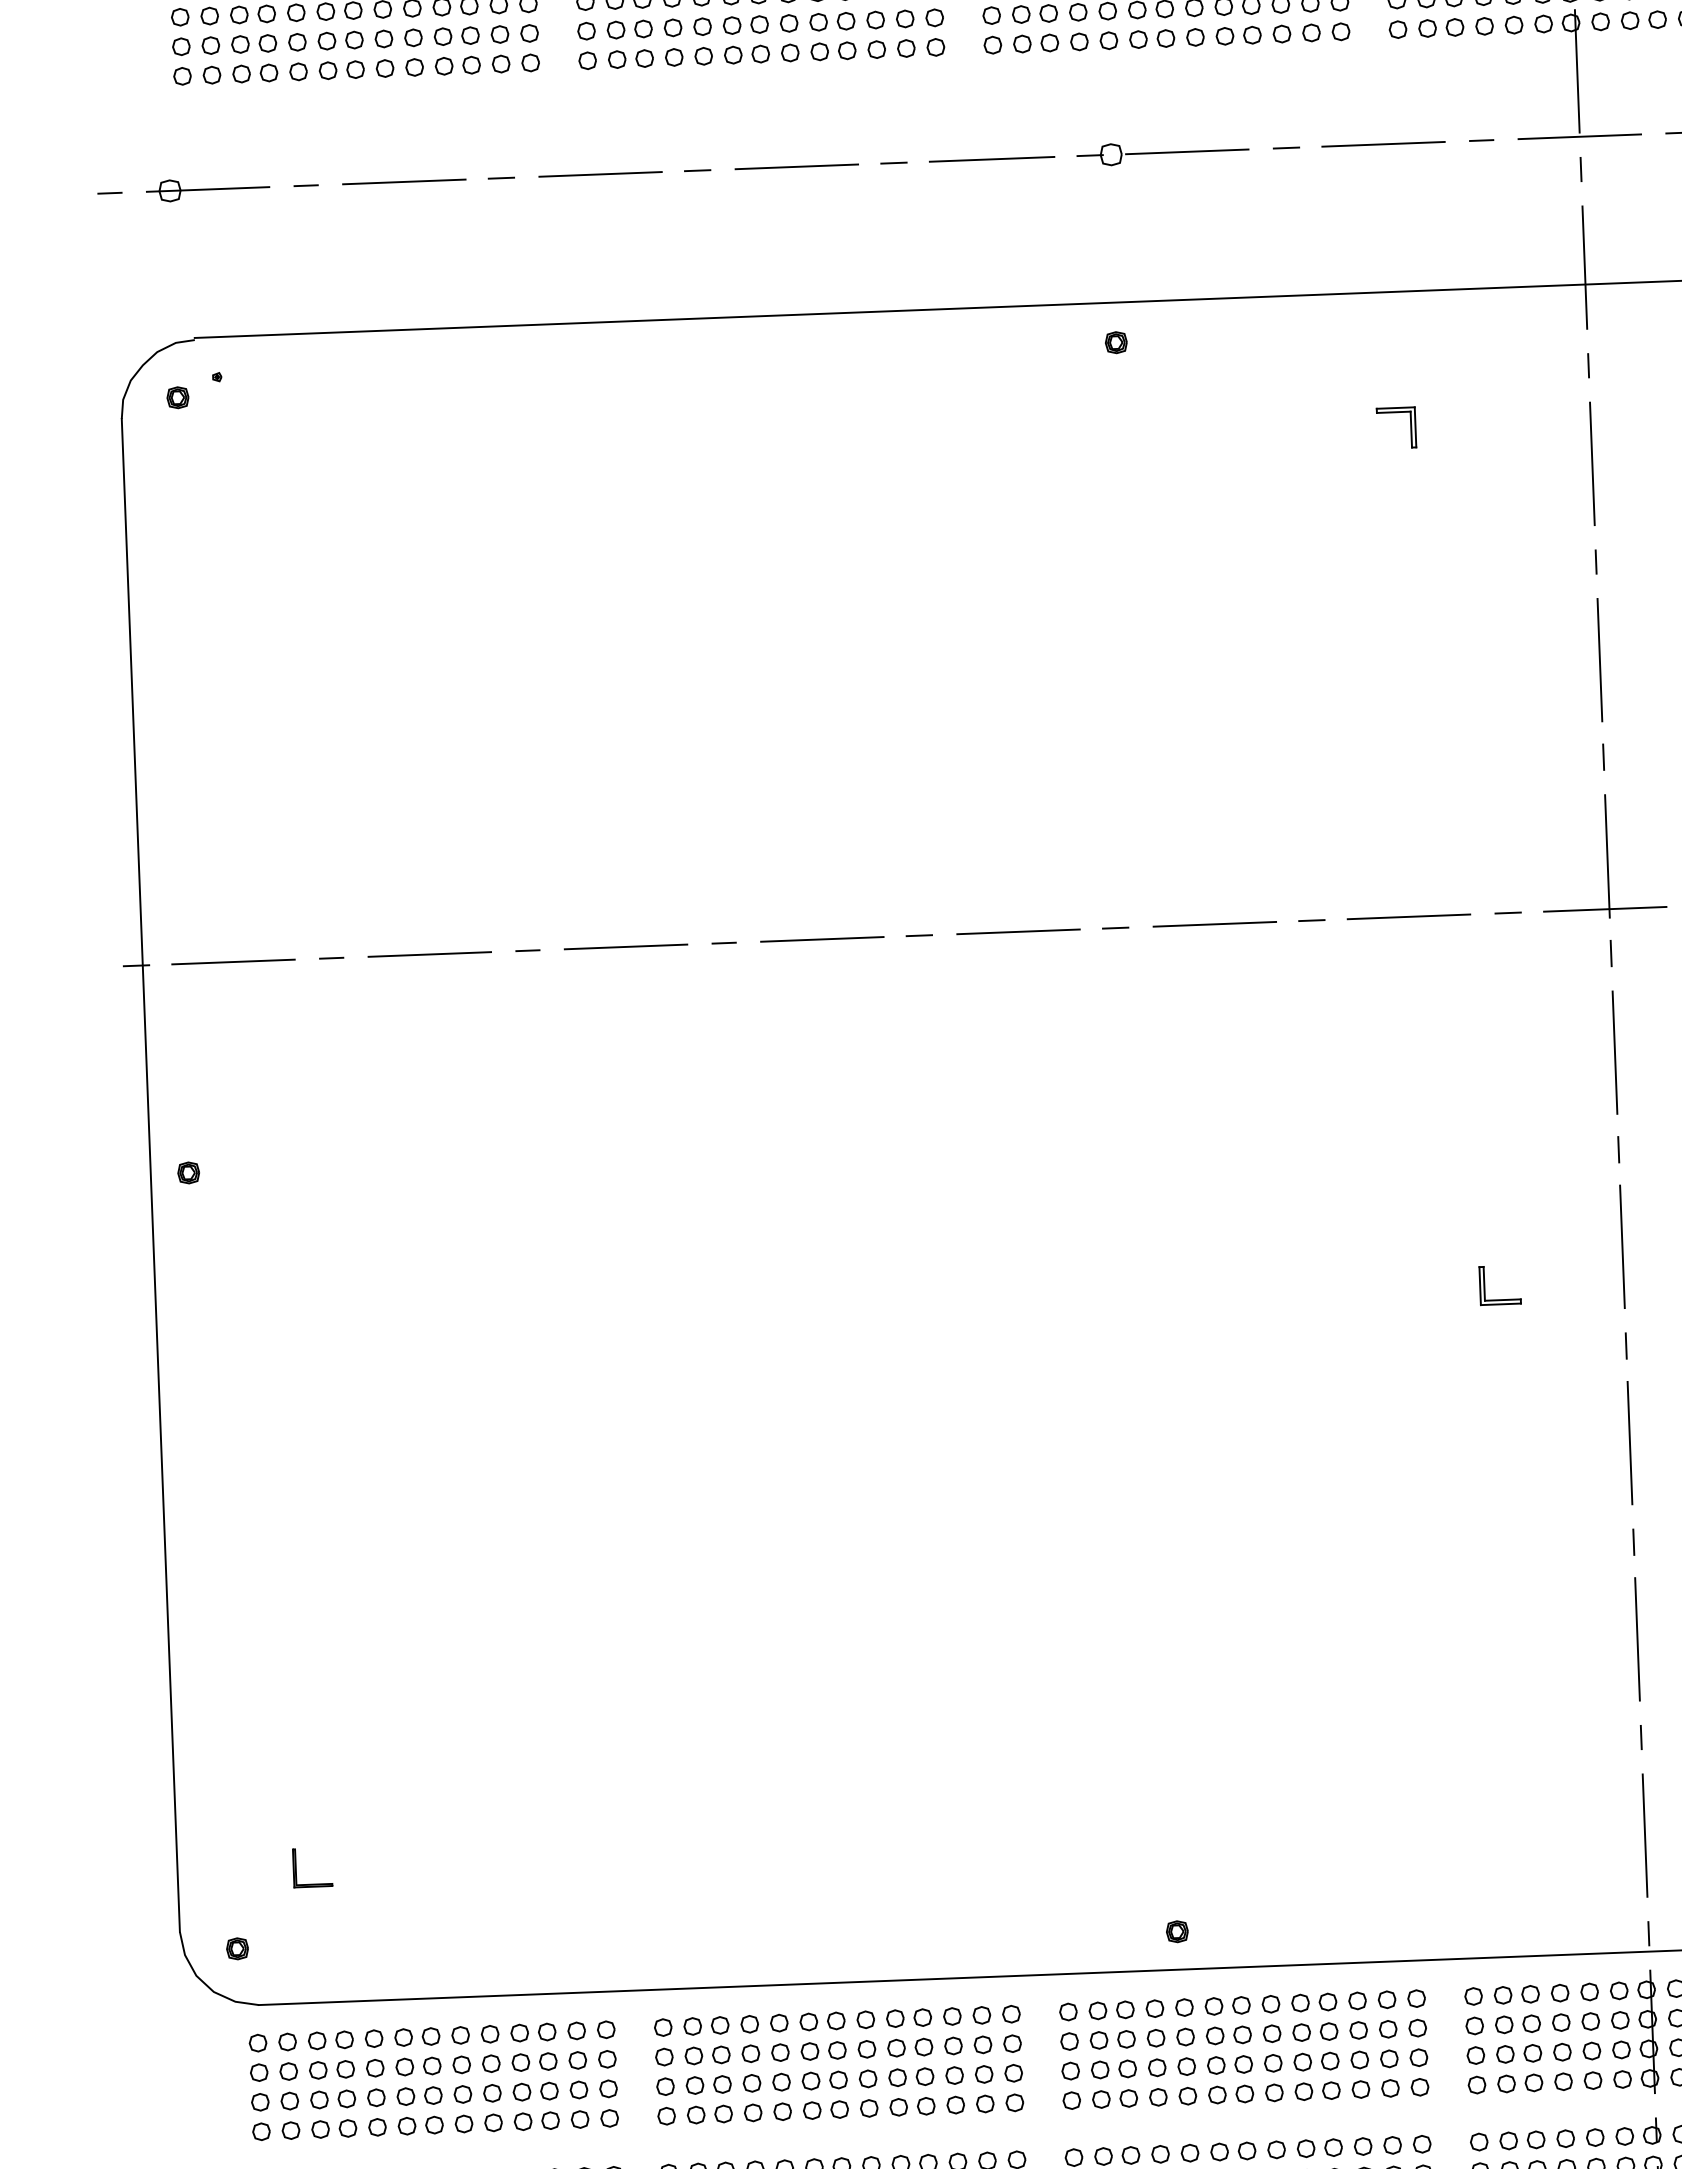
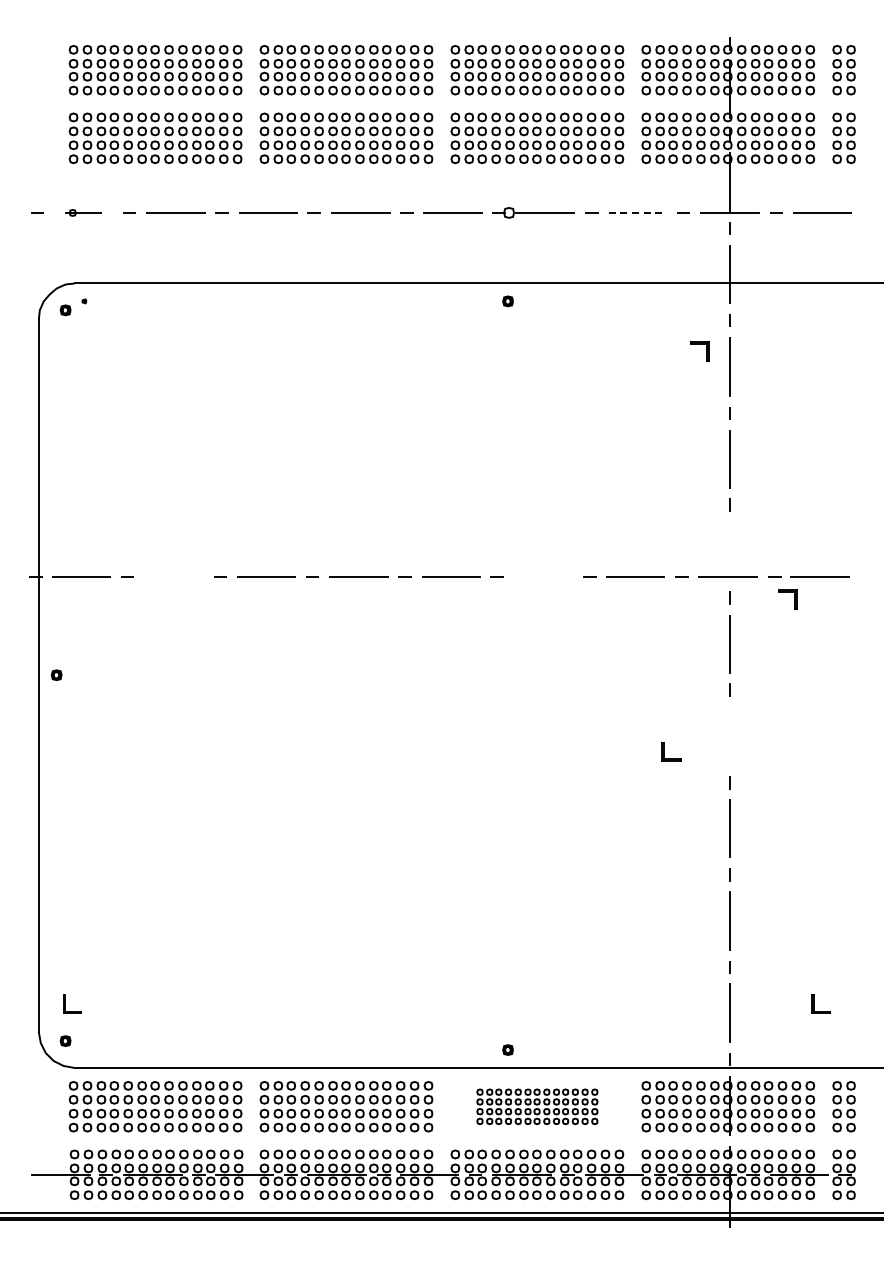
line: (1383, 143) -> (637, 212), solid -> dashed
part: (207, 188) -> (83, 212), size x0.6
part: (1394, 412) -> (699, 344), moved
line: (1606, 855) -> (729, 551), removed
line: (1213, 923) -> (543, 576), removed
line: (428, 953) -> (173, 576), removed
line: (1621, 1246) -> (729, 735), removed
part: (297, 1866) -> (65, 1003), moved
part: (1244, 2049) -> (537, 1106), size x0.7

